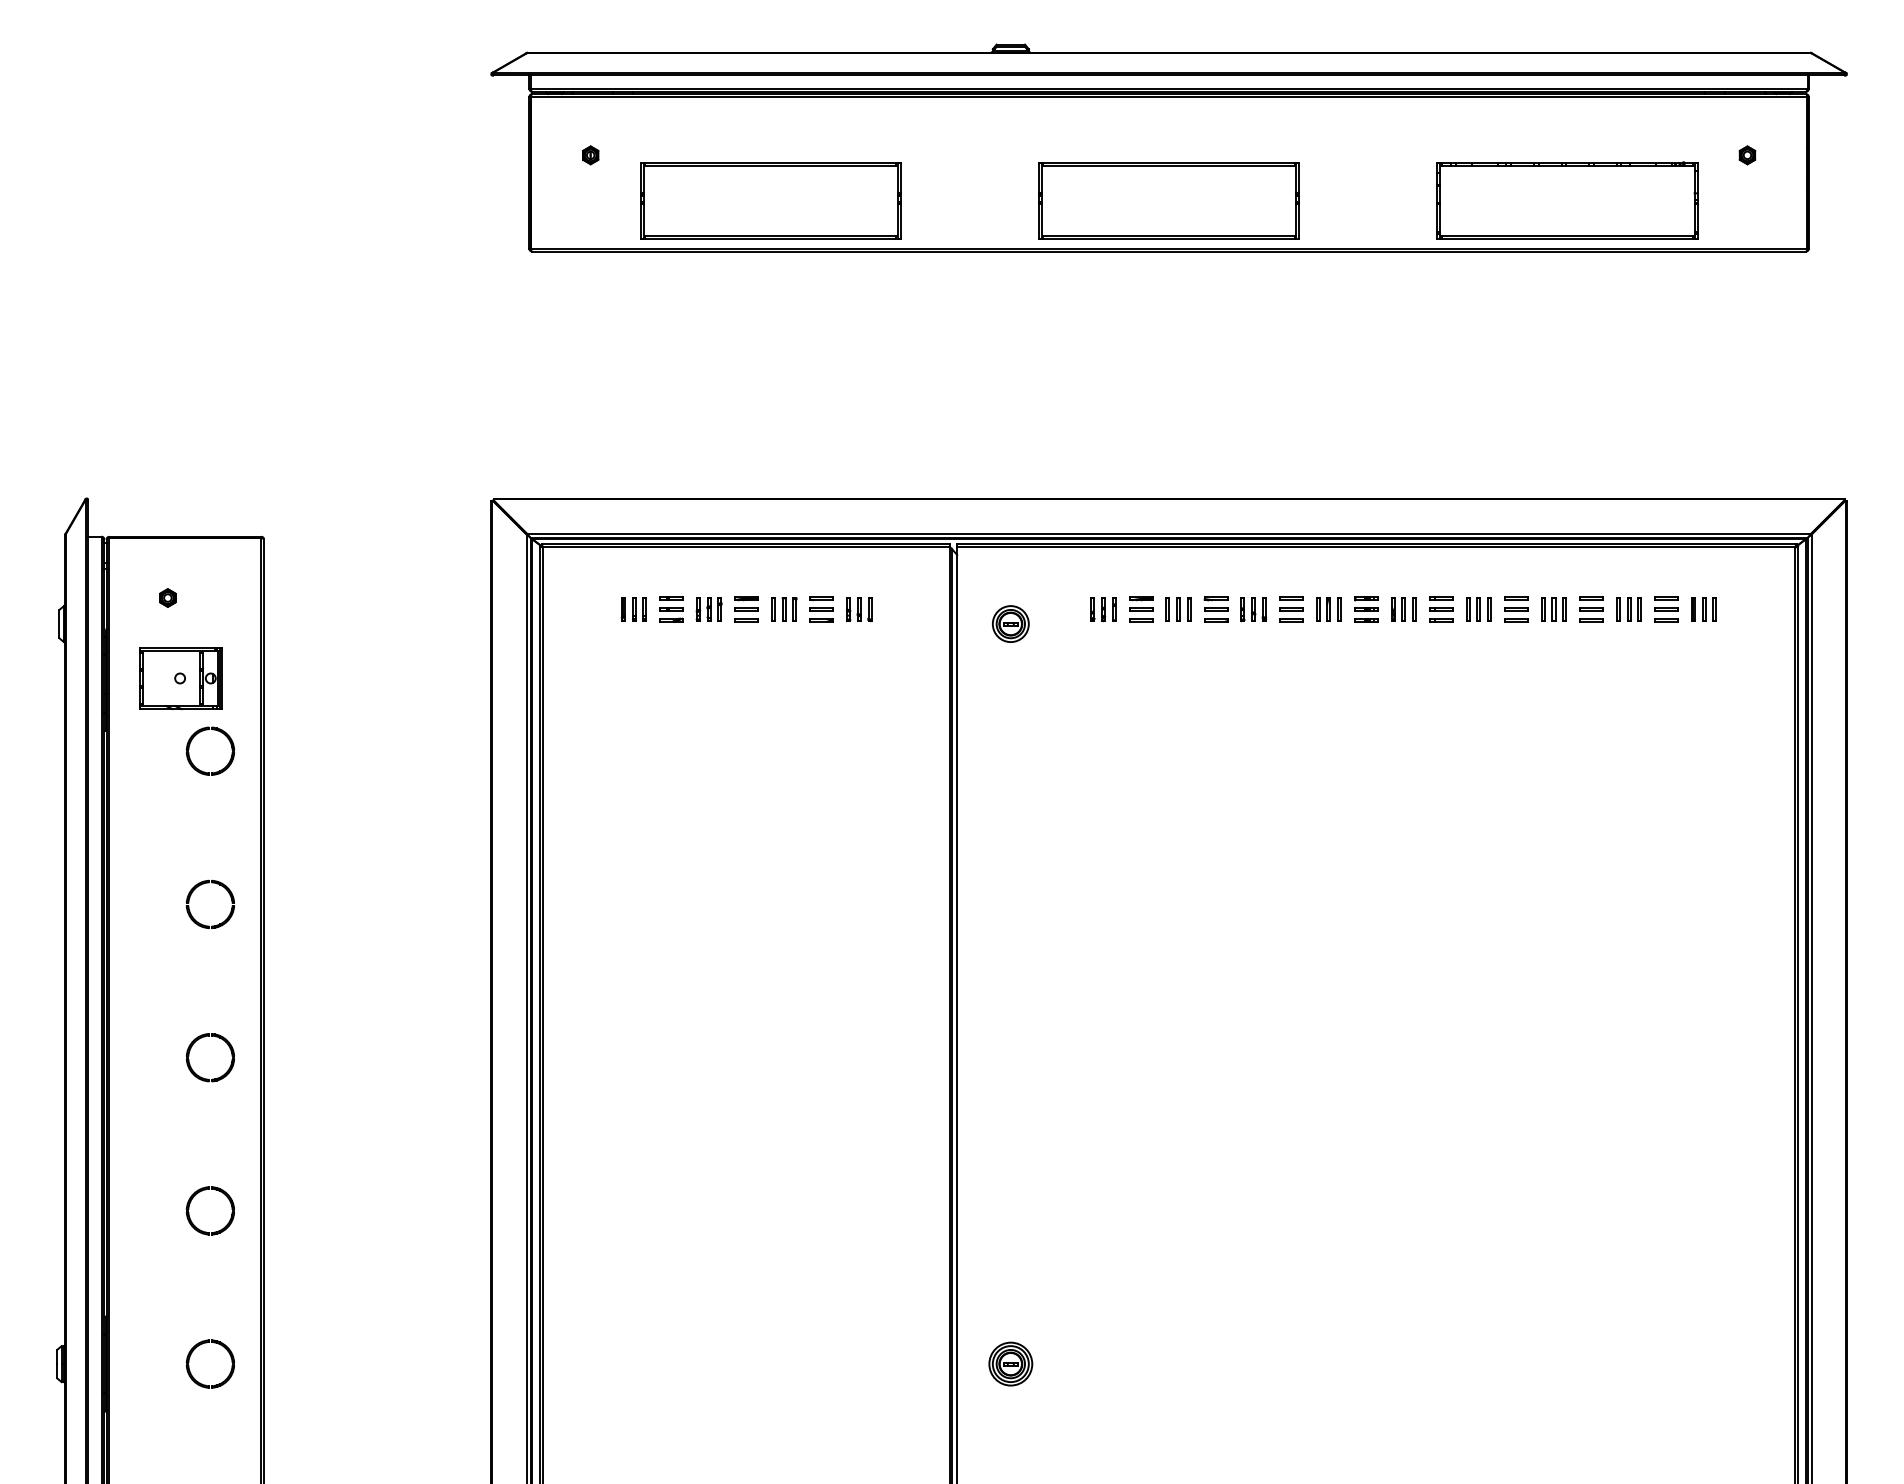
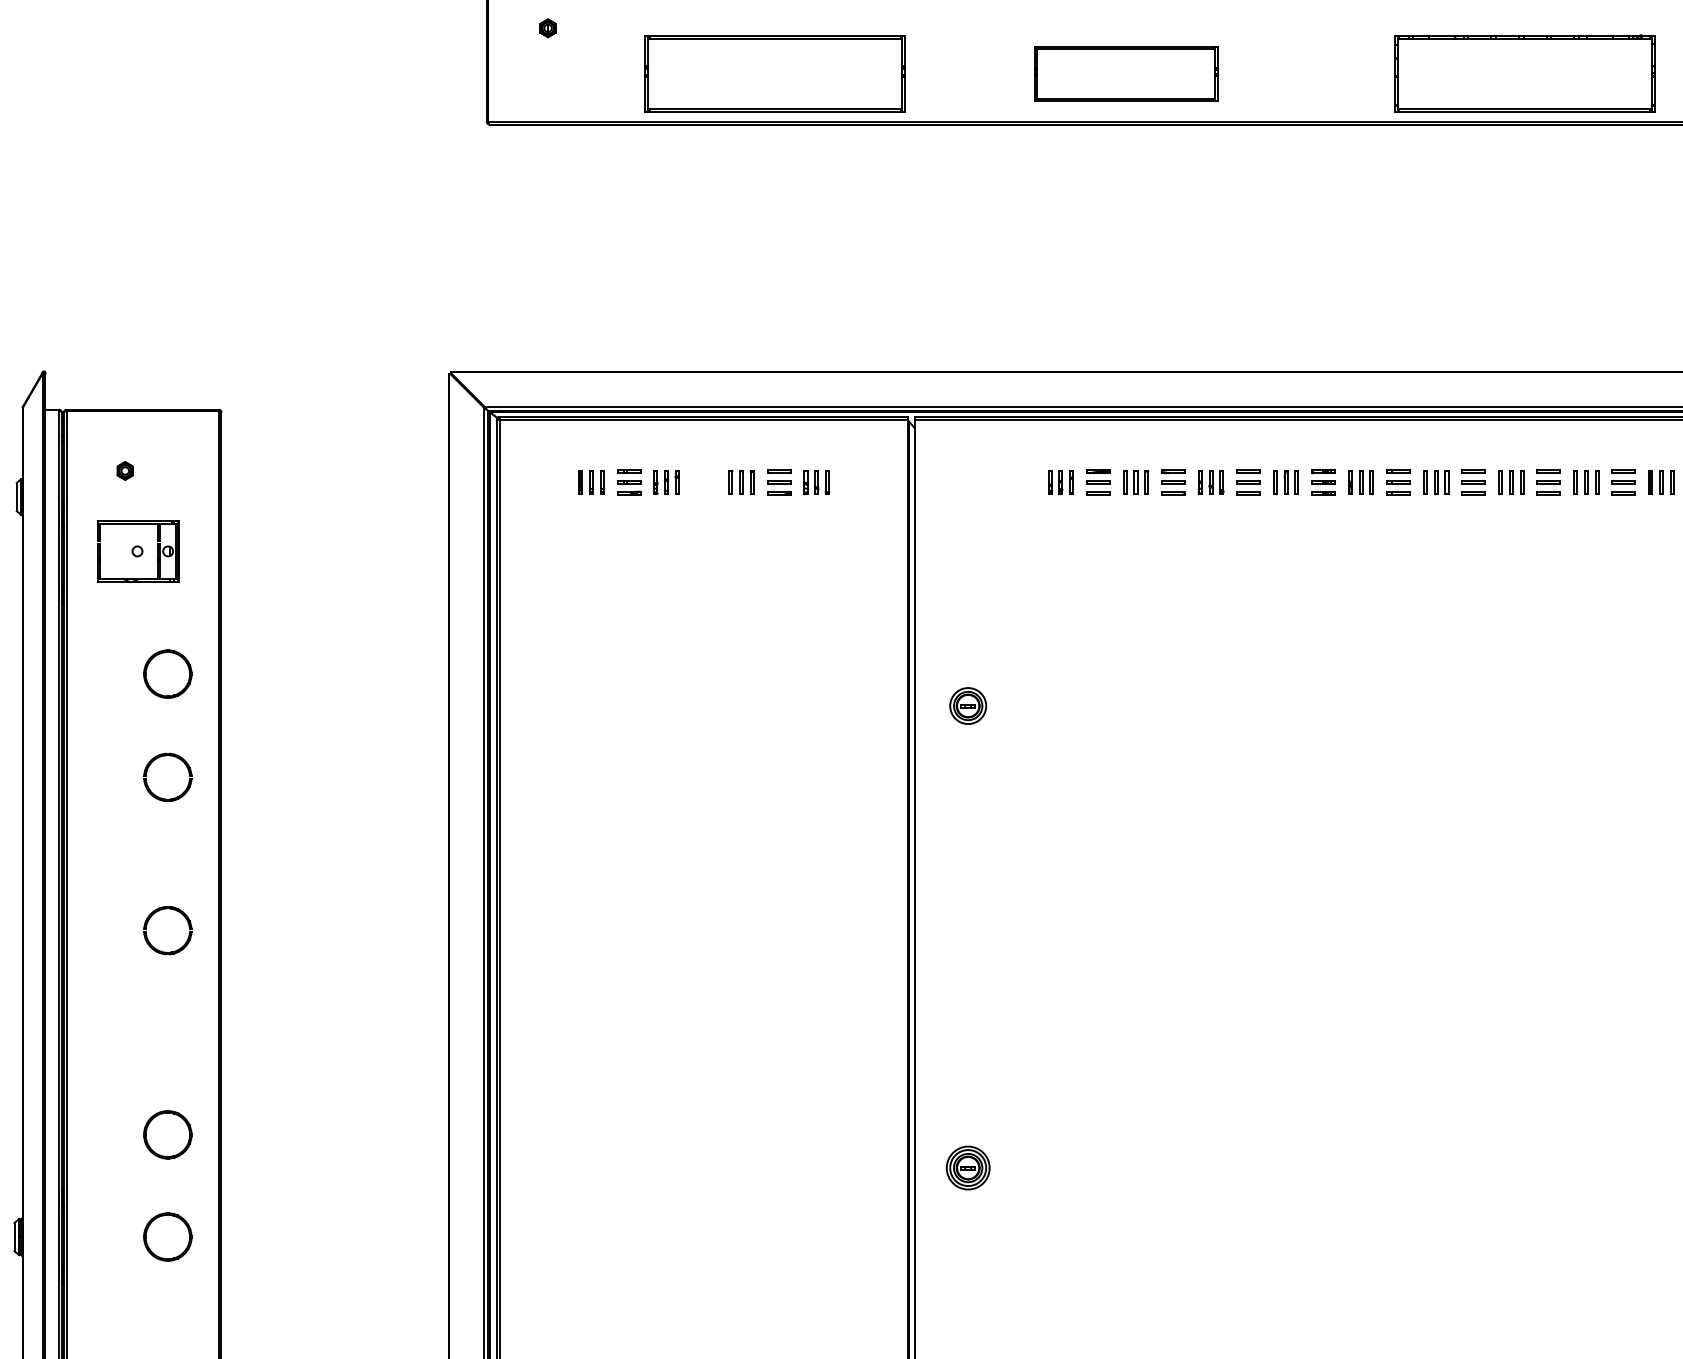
part: (770, 200) -> (774, 73), moved
part: (1168, 200) -> (1125, 73), size x0.7
part: (746, 609) -> (703, 482), removed
part: (1010, 623) -> (967, 705), moved
part: (207, 730) -> (164, 653), moved
part: (190, 1204) -> (147, 1128), moved
part: (1010, 1363) -> (967, 1167), moved

